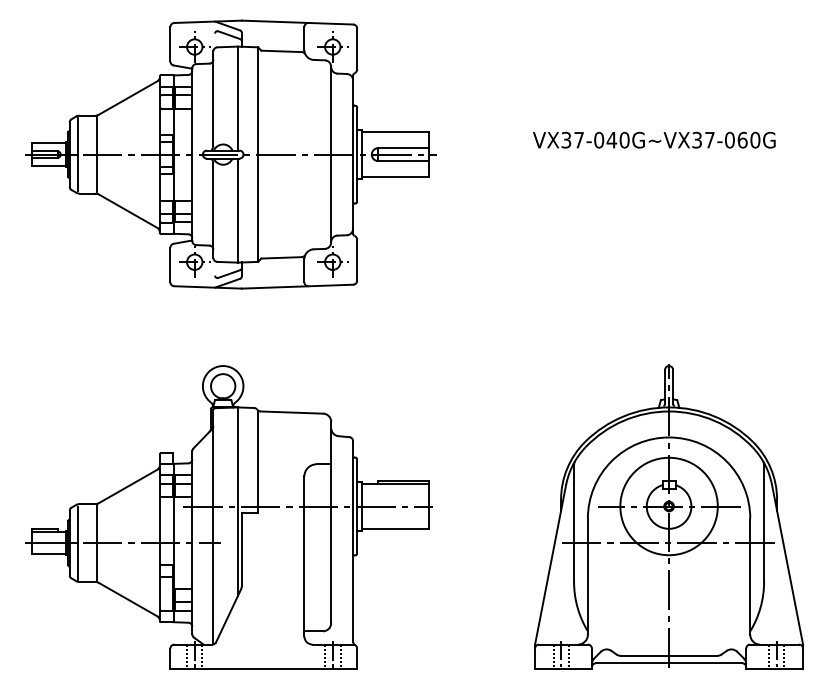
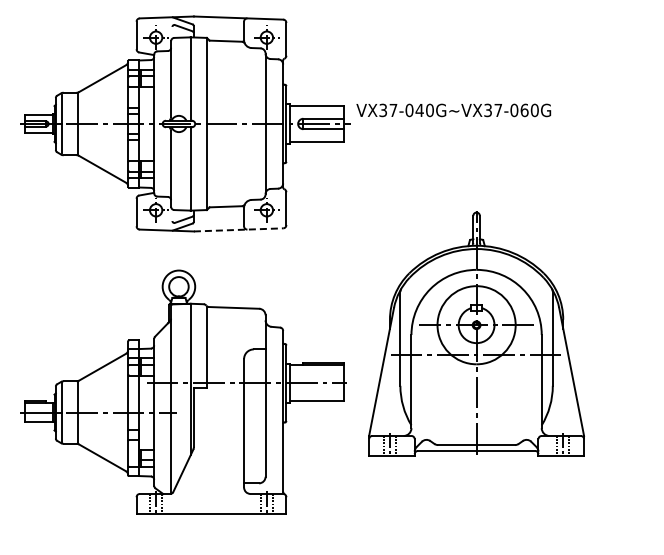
text: (653, 140) -> (453, 110), moved
line: (297, 286) -> (238, 229), solid -> dashed
part: (228, 516) -> (183, 391), moved
part: (668, 516) -> (476, 333), moved

